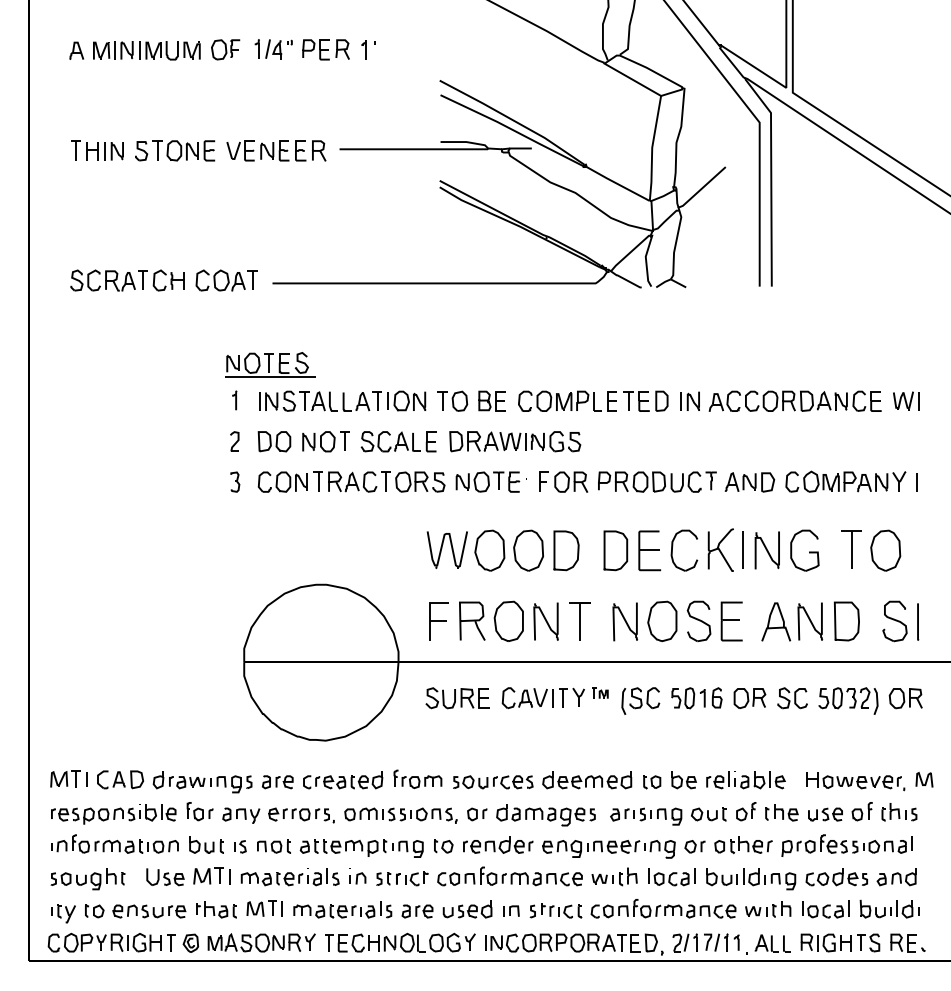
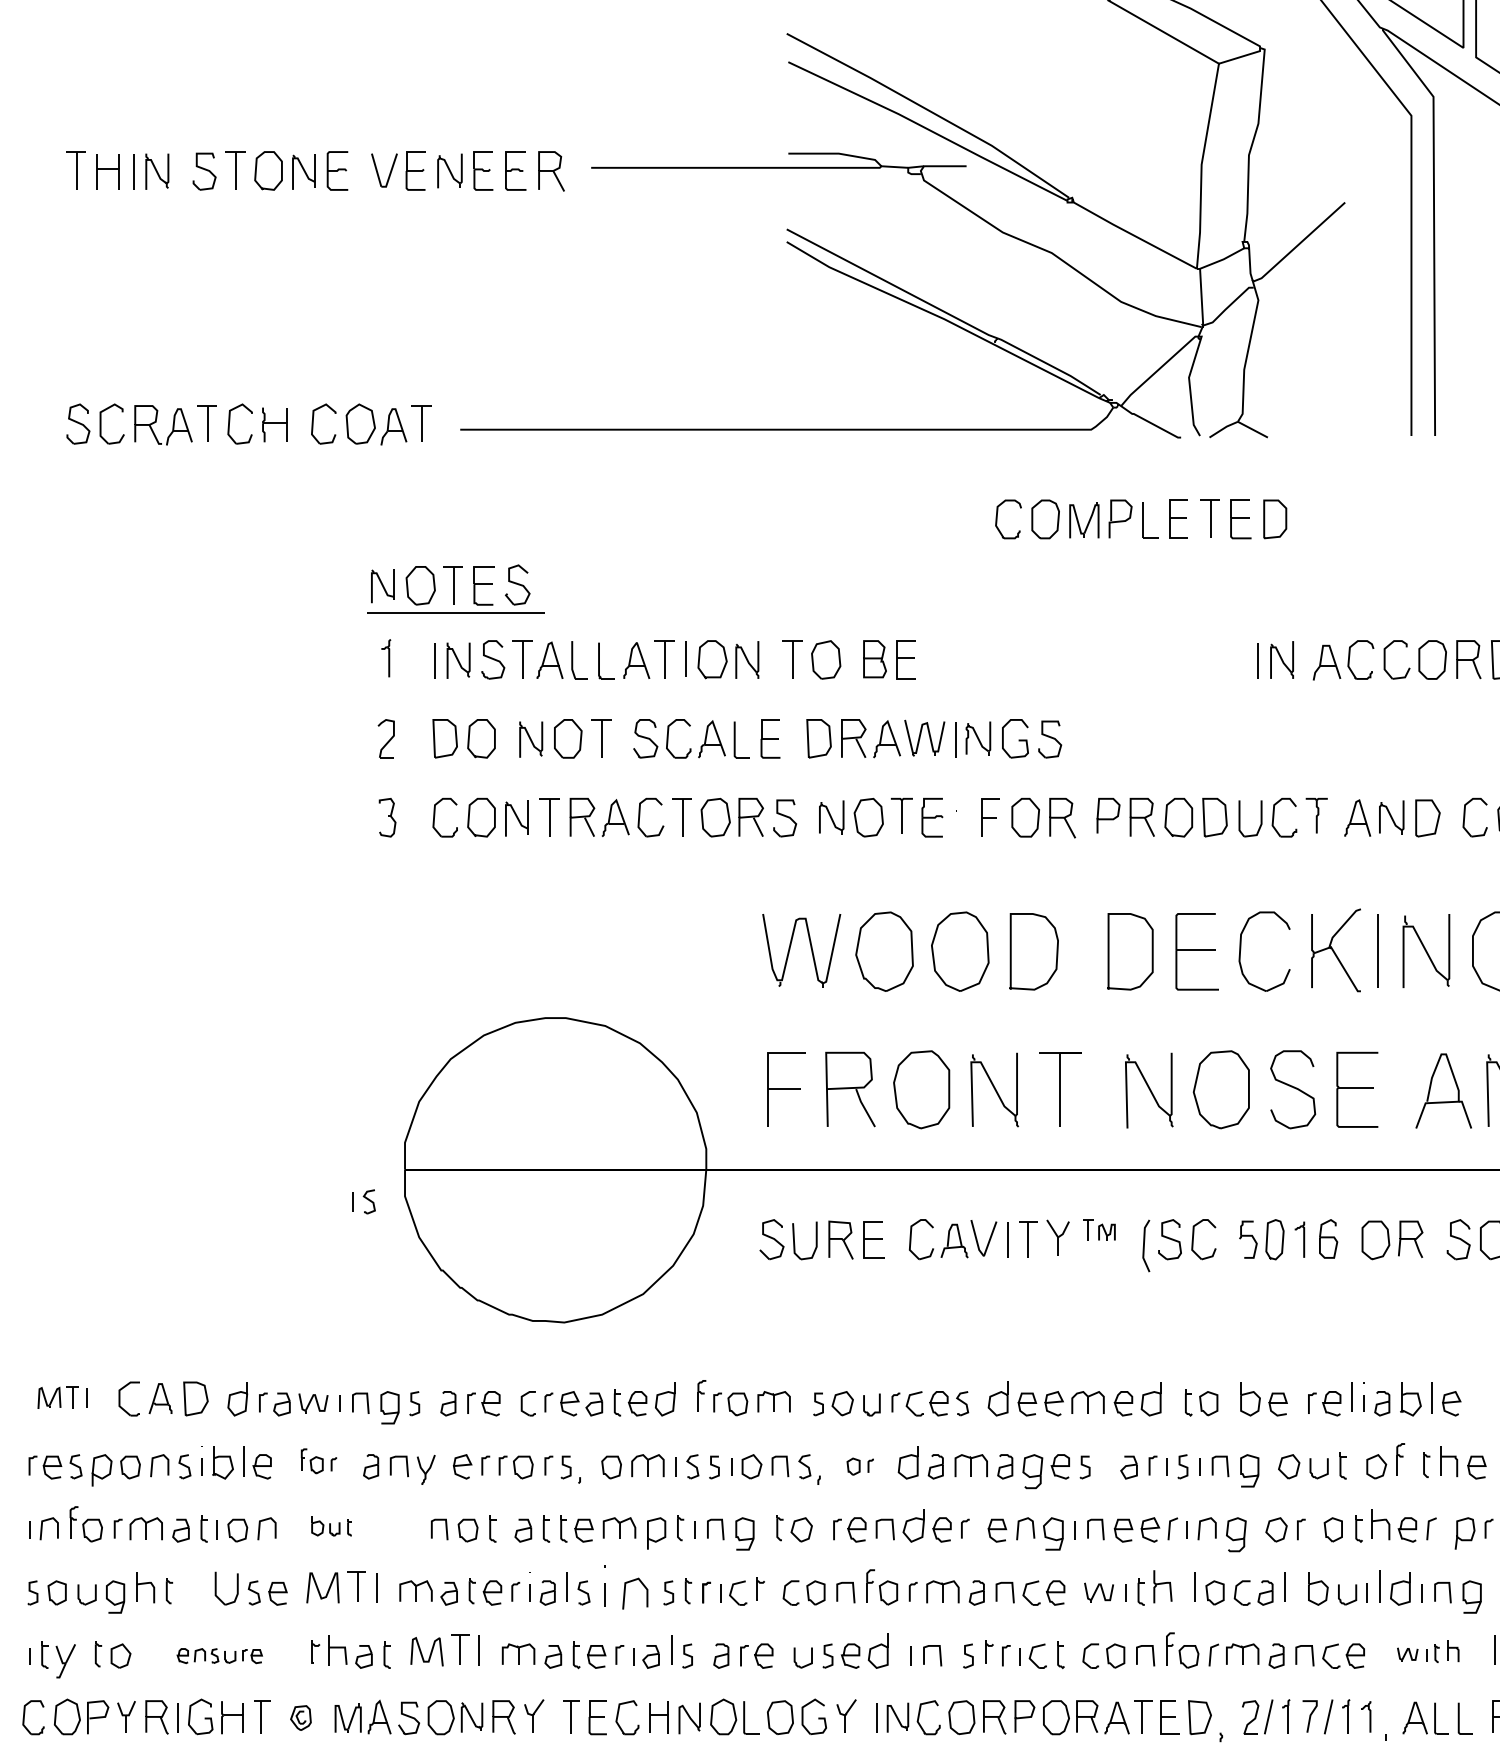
part: (593, 400) -> (1141, 517), moved
part: (68, 778) -> (61, 1396), size x0.7
part: (199, 811) -> (317, 1460), size x0.7
part: (477, 814) -> (860, 1466), size x0.7
part: (206, 844) -> (331, 1525), size x0.6
part: (240, 846) -> (364, 1201), moved
part: (357, 876) -> (626, 1587), size x1.4
part: (768, 909) -> (1428, 1652), size x0.7
part: (149, 911) -> (220, 1656), size x0.6
part: (190, 942) -> (300, 1716), size x0.7

